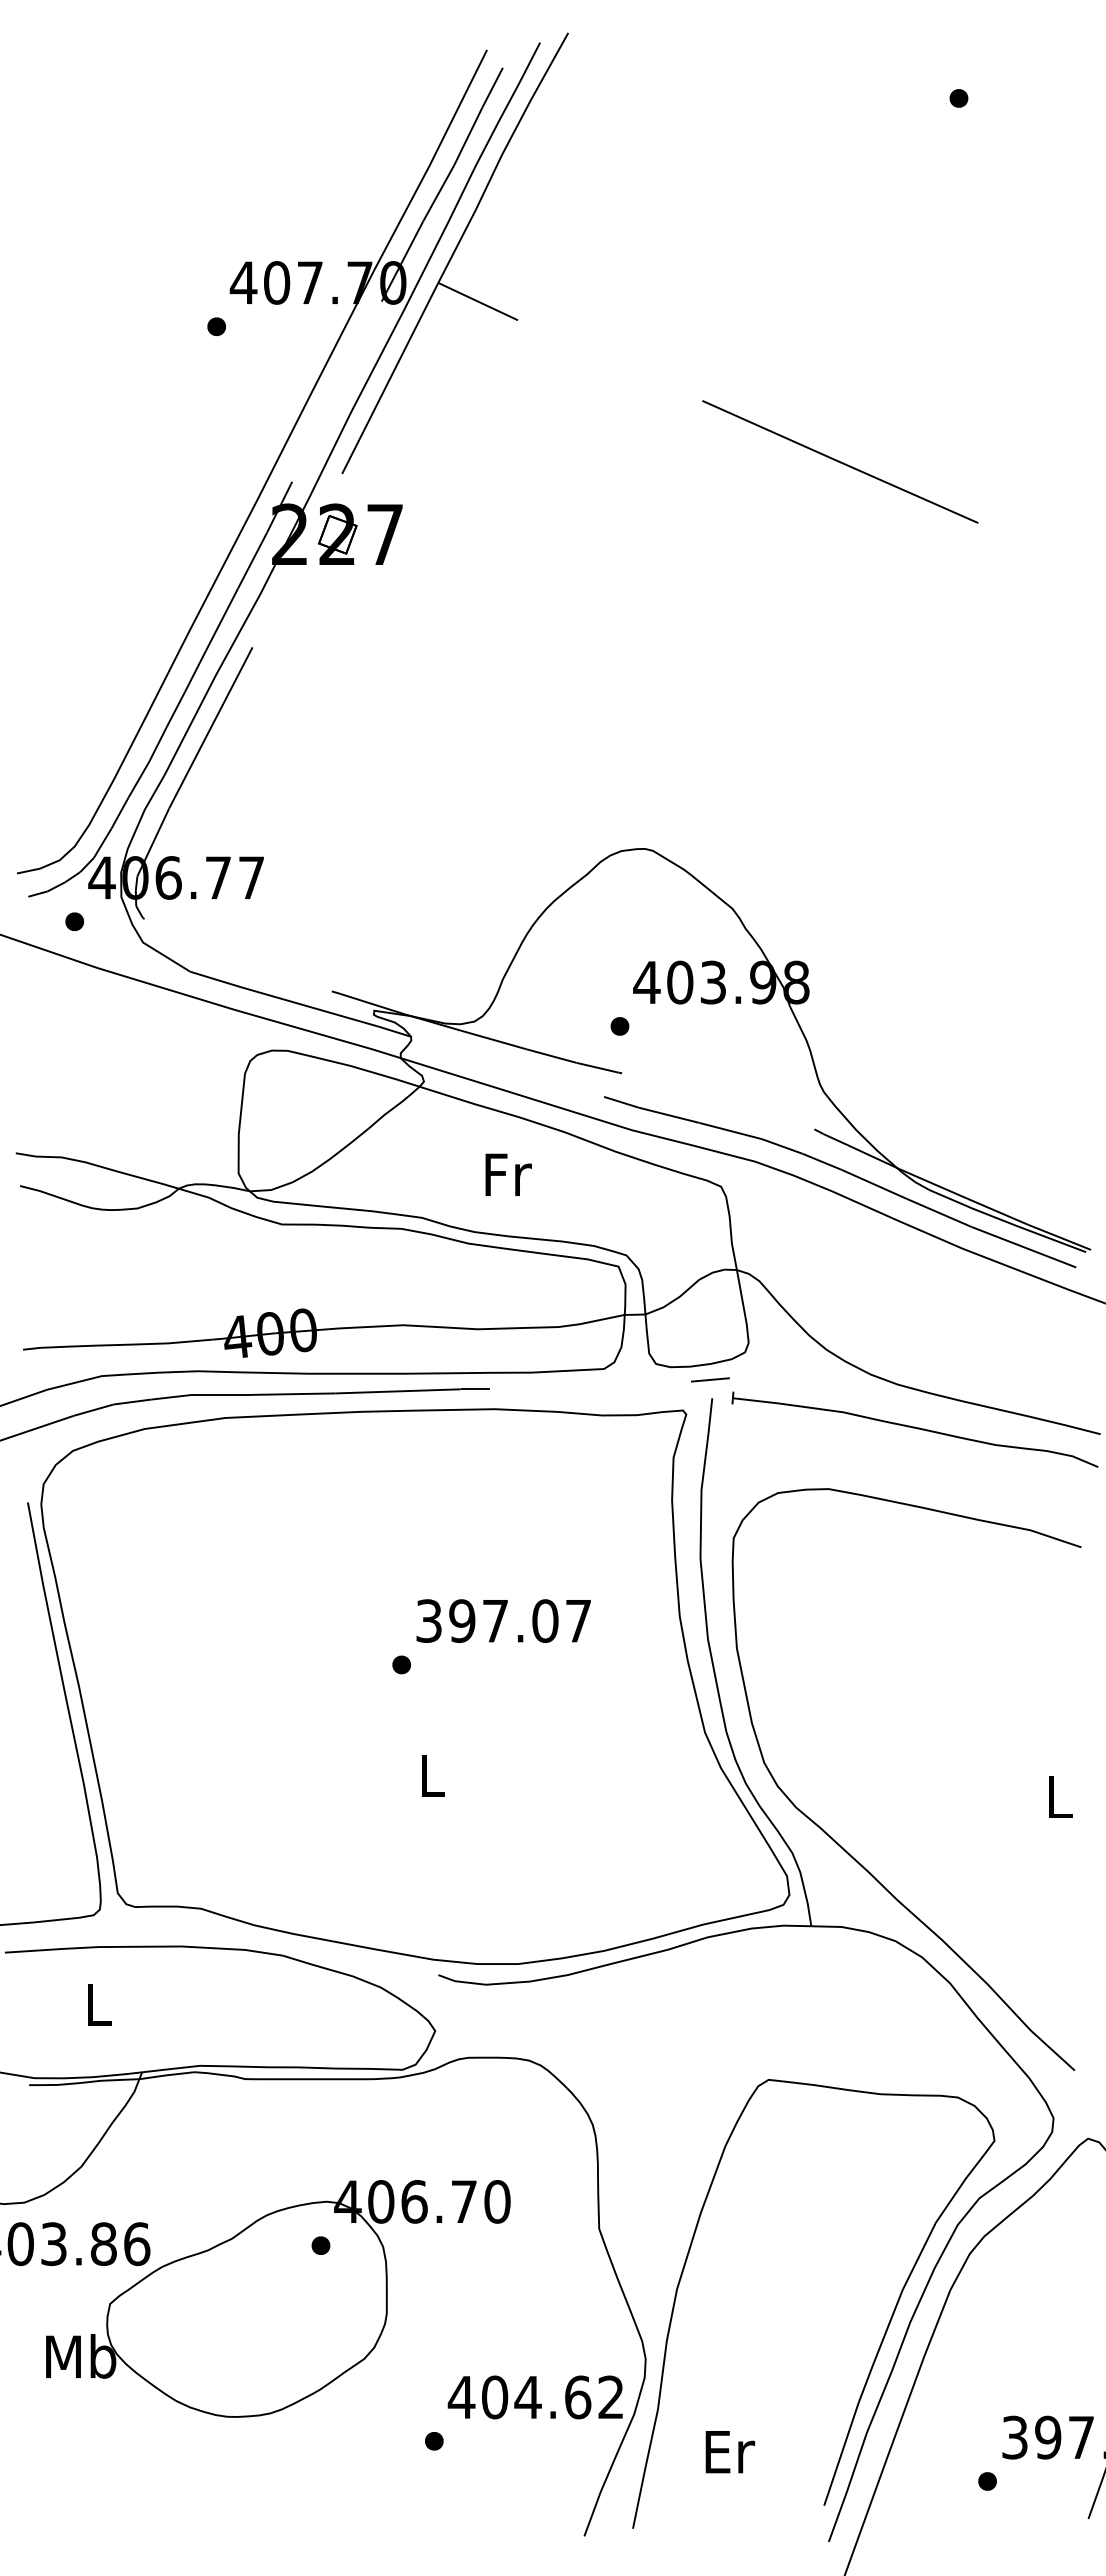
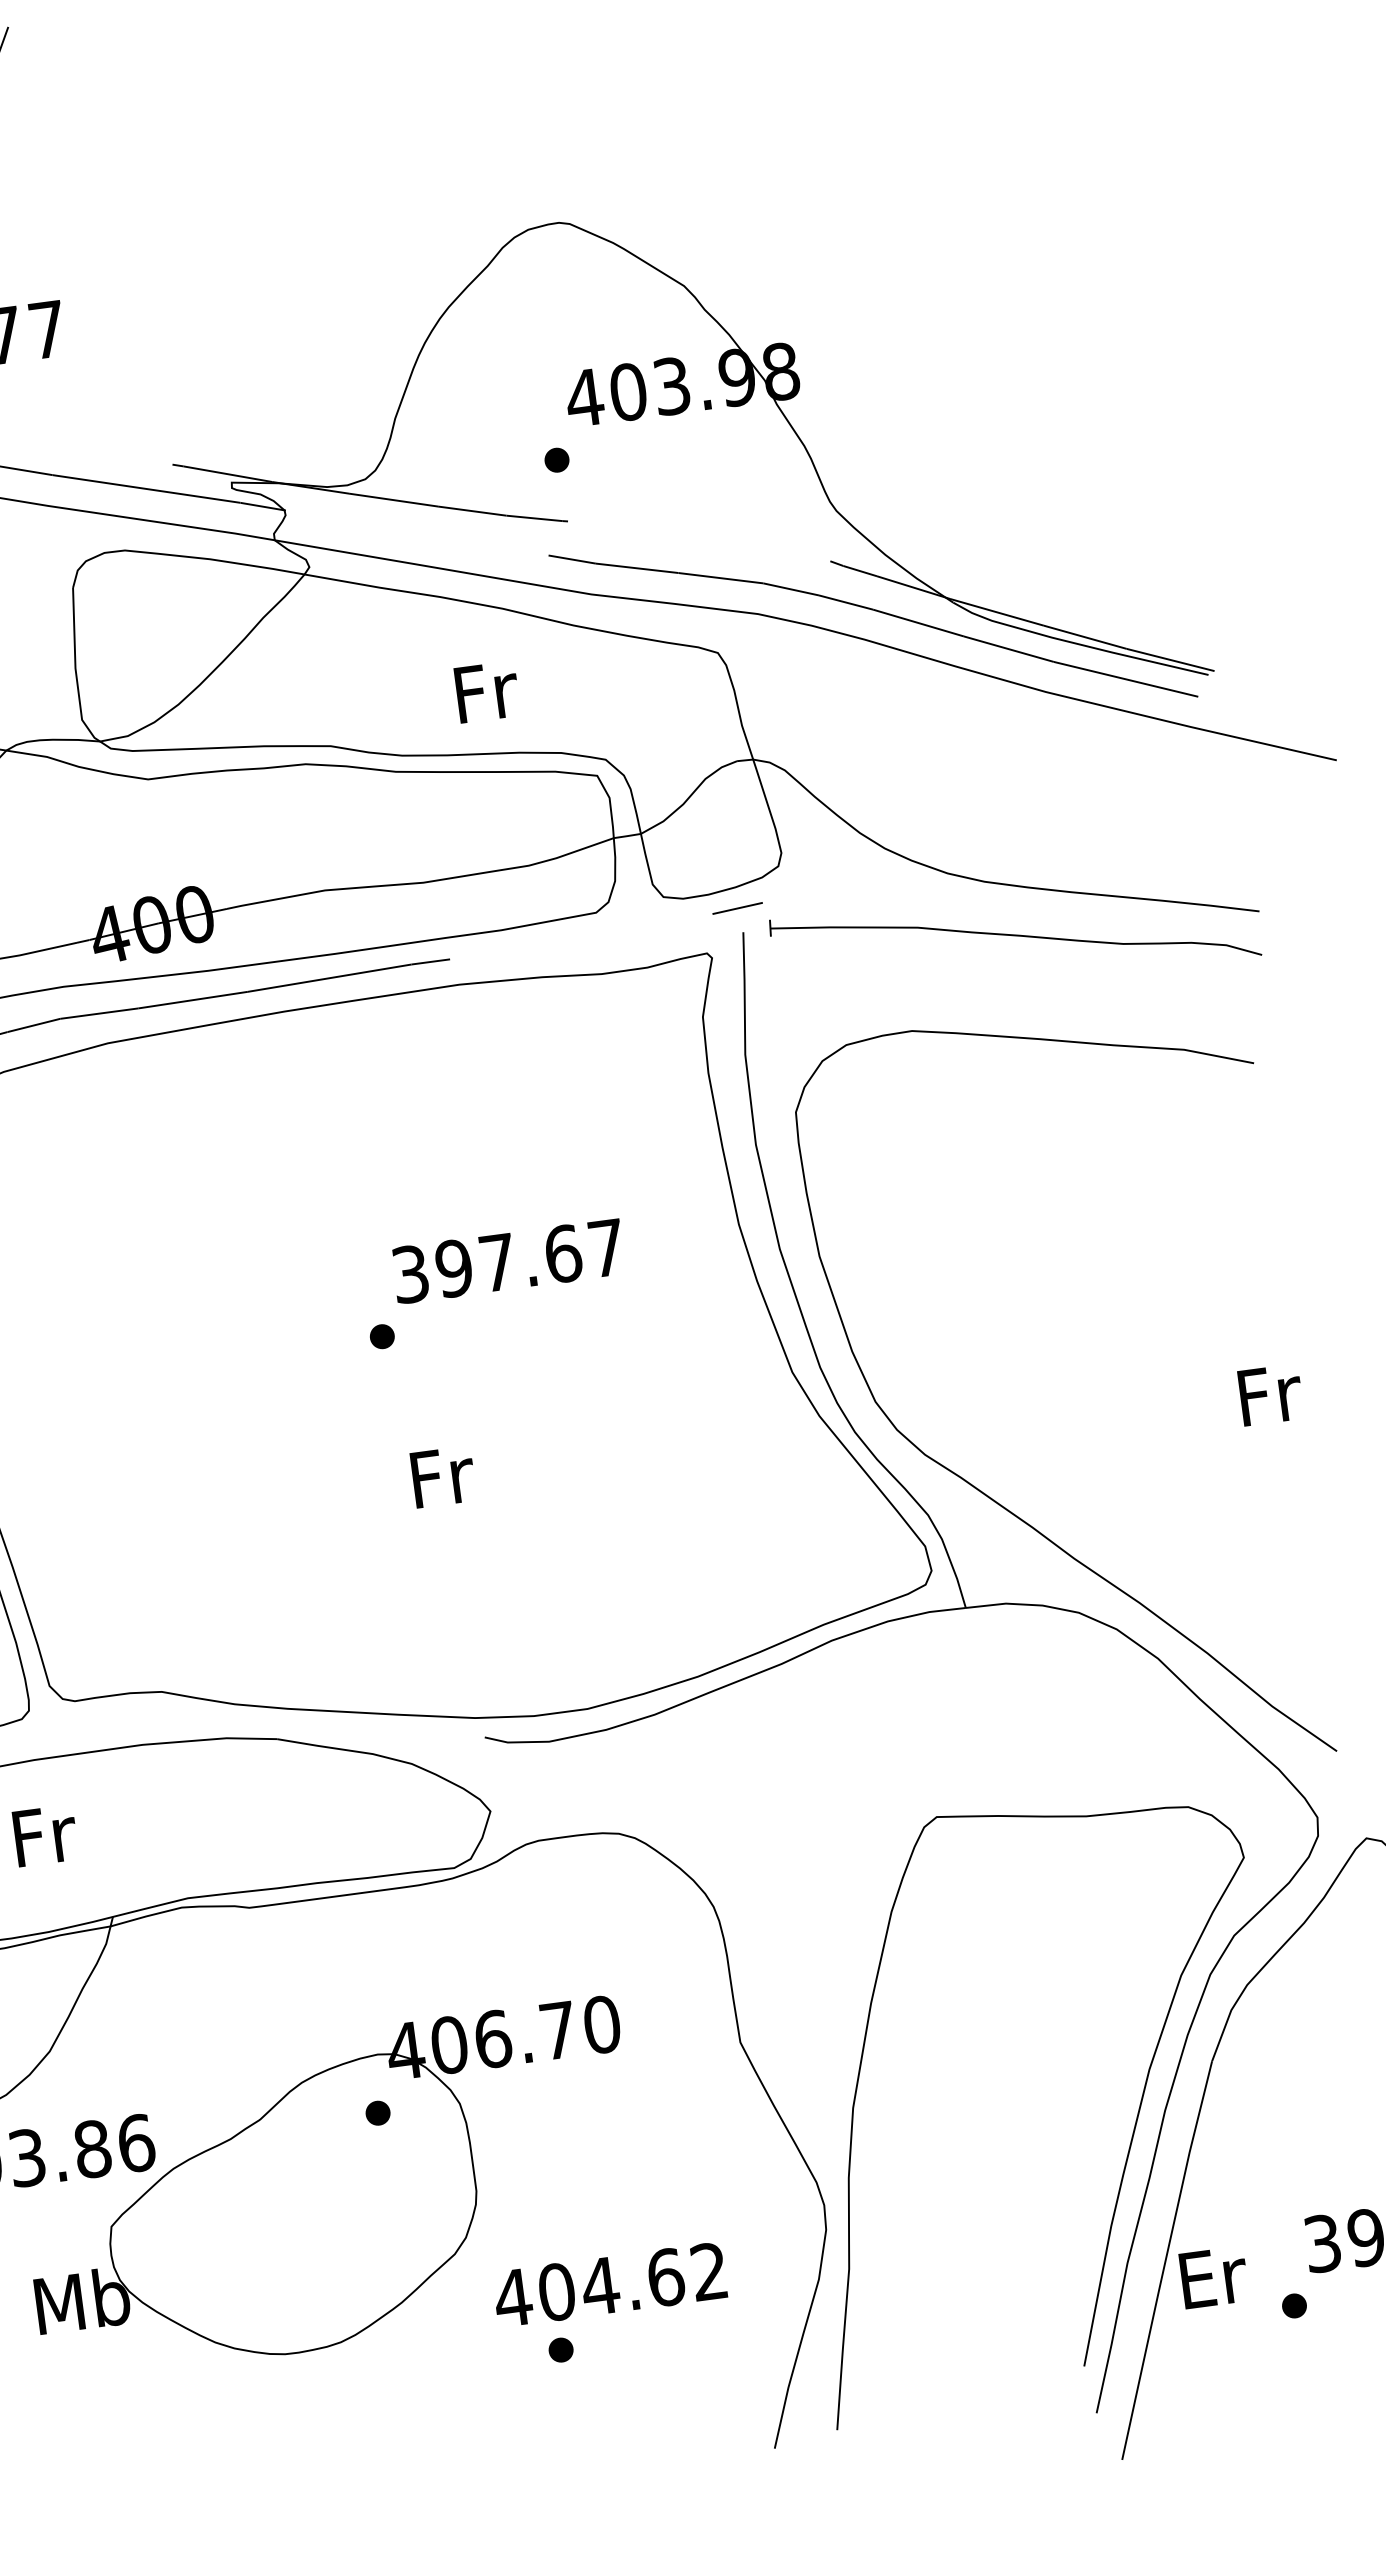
text: (508, 1174) -> (487, 691), moved
text: (545, 1620) -> (563, 1253), 397.07 -> 397.67
text: (433, 1775) -> (443, 1476), L -> Fr
text: (1060, 1797) -> (1270, 1395), L -> Fr
text: (99, 2004) -> (45, 1835), L -> Fr
text: (534, 2397) -> (608, 2285), moved
text: (730, 2452) -> (1214, 2277), moved

